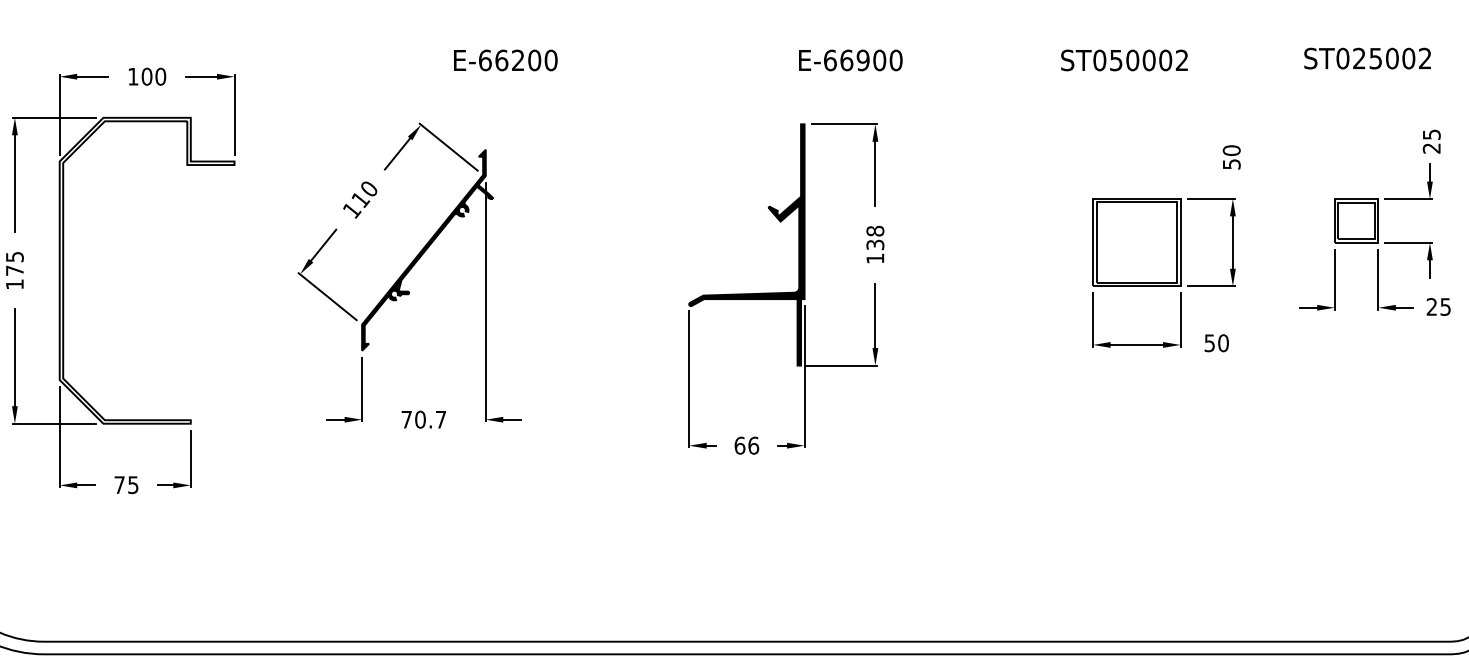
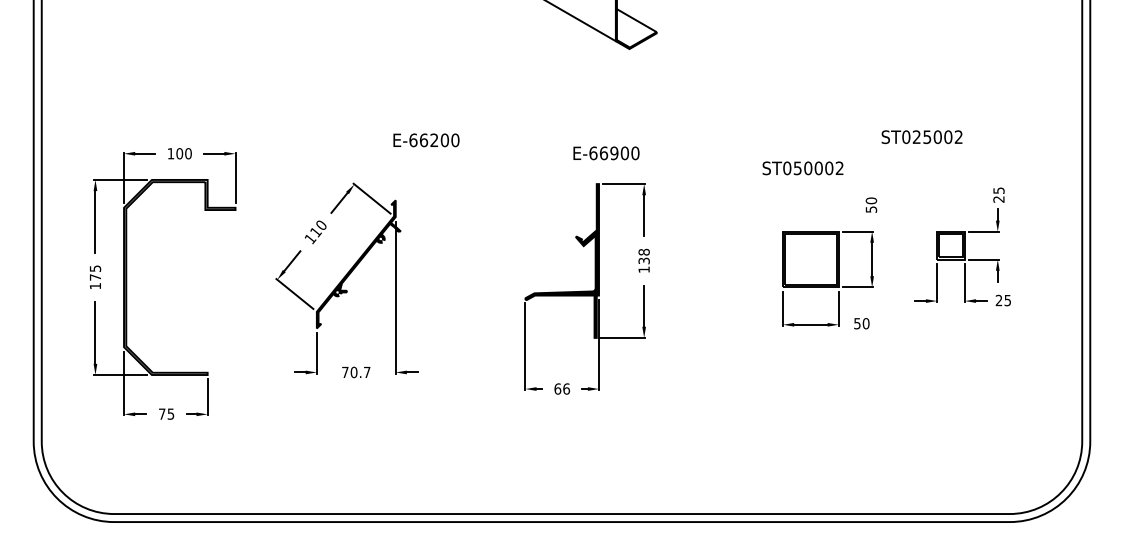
text: (1366, 59) -> (921, 137), moved
text: (505, 60) -> (426, 140), moved
text: (850, 60) -> (606, 153), moved
text: (1123, 60) -> (802, 168), moved

